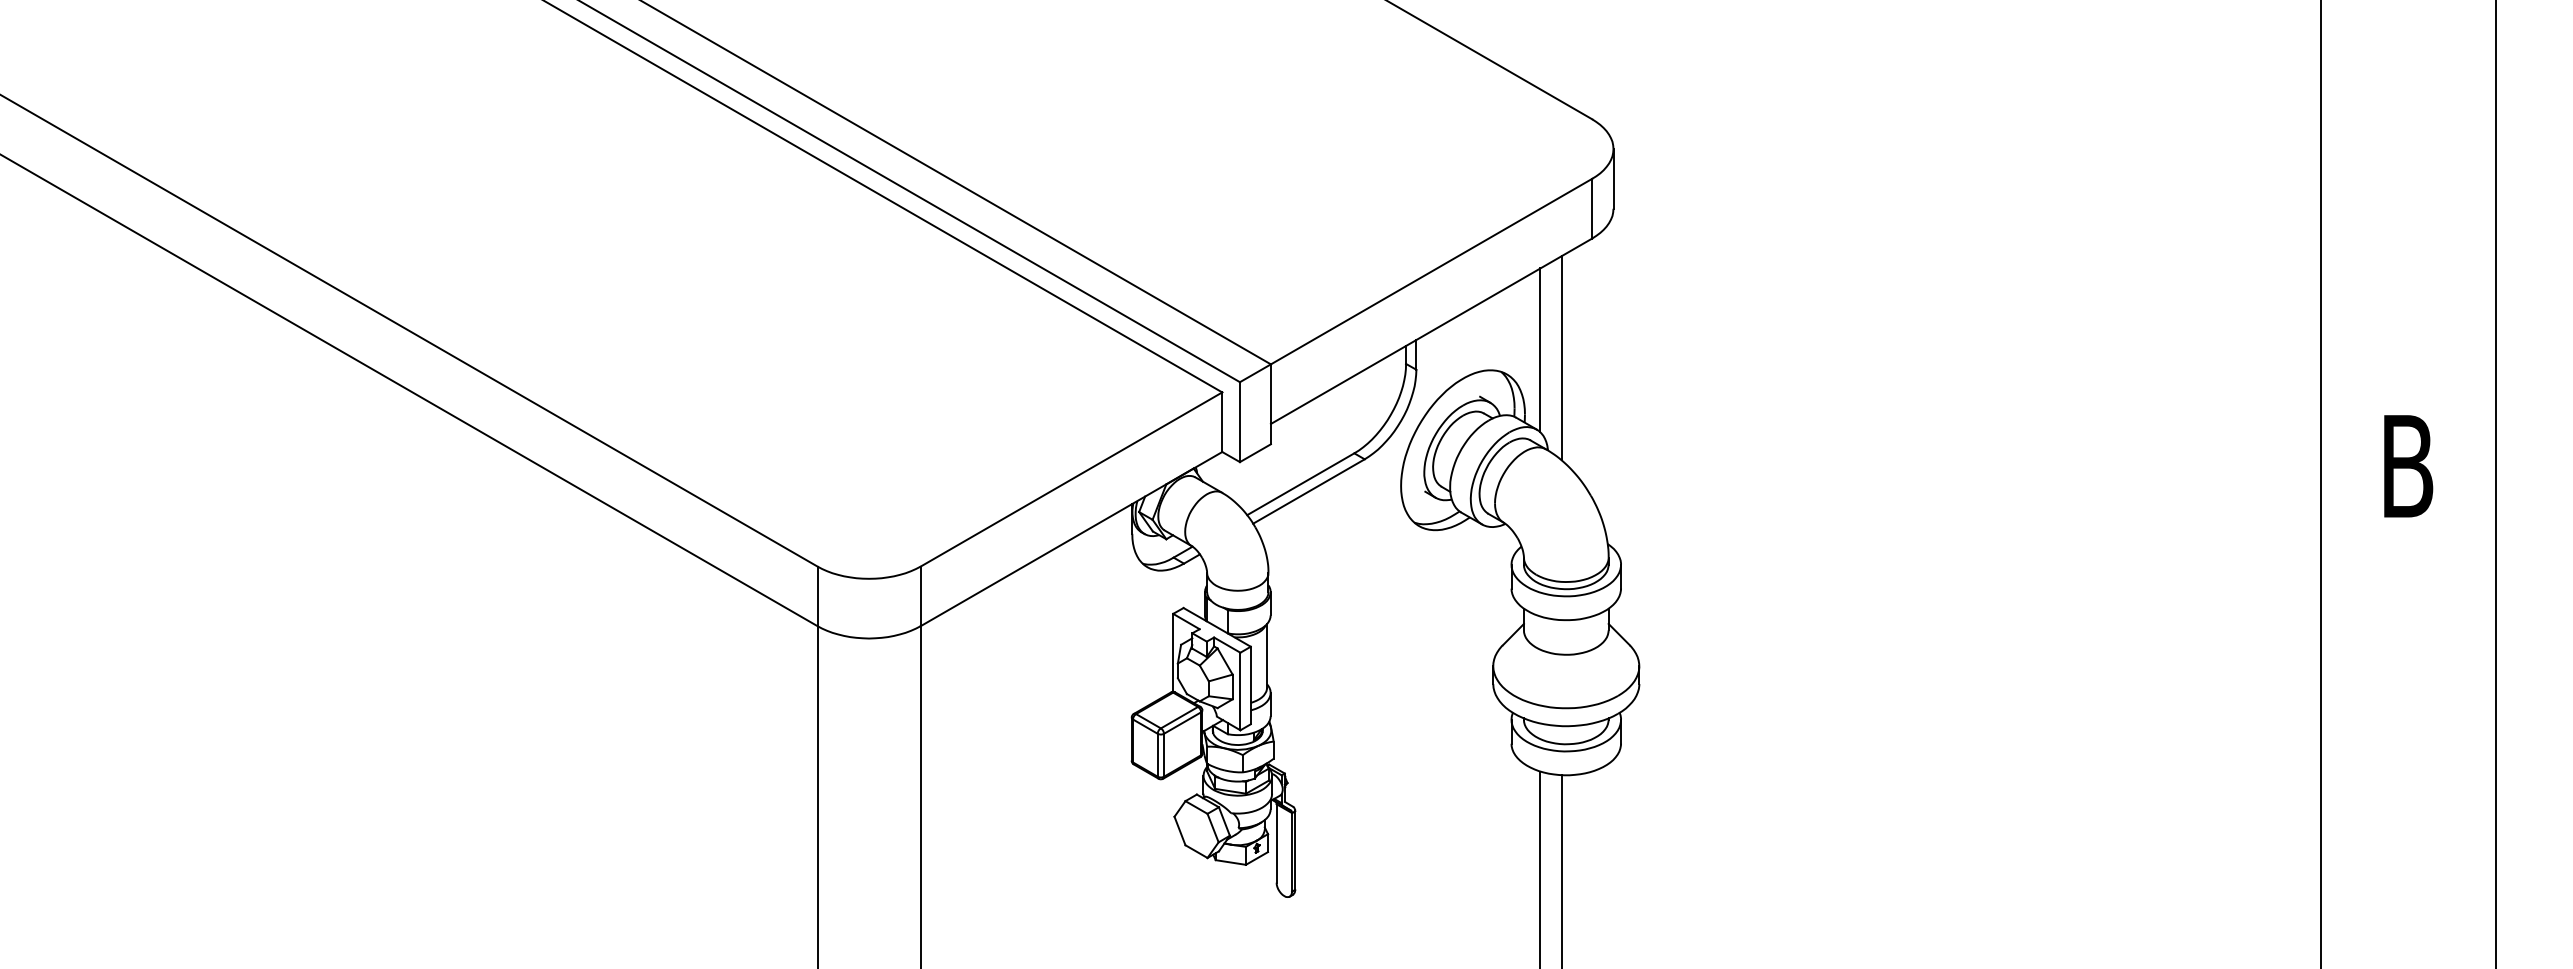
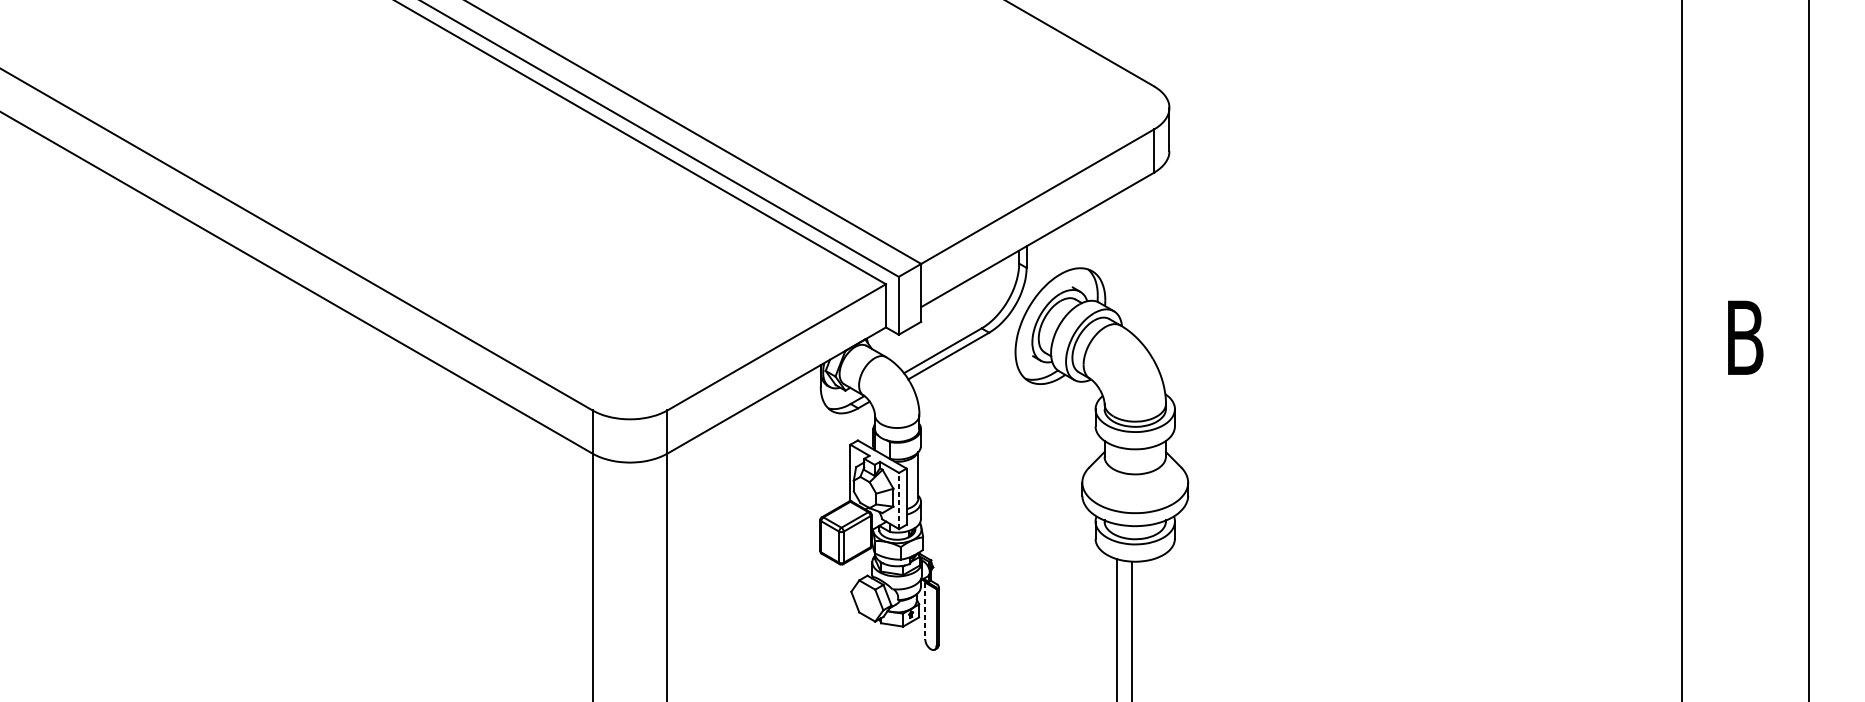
line: (1540, 350) -> (1116, 253), removed
line: (1561, 357) -> (1131, 258), removed
line: (1240, 691) -> (899, 501), solid -> dashed
line: (1276, 843) -> (925, 611), solid -> dashed

